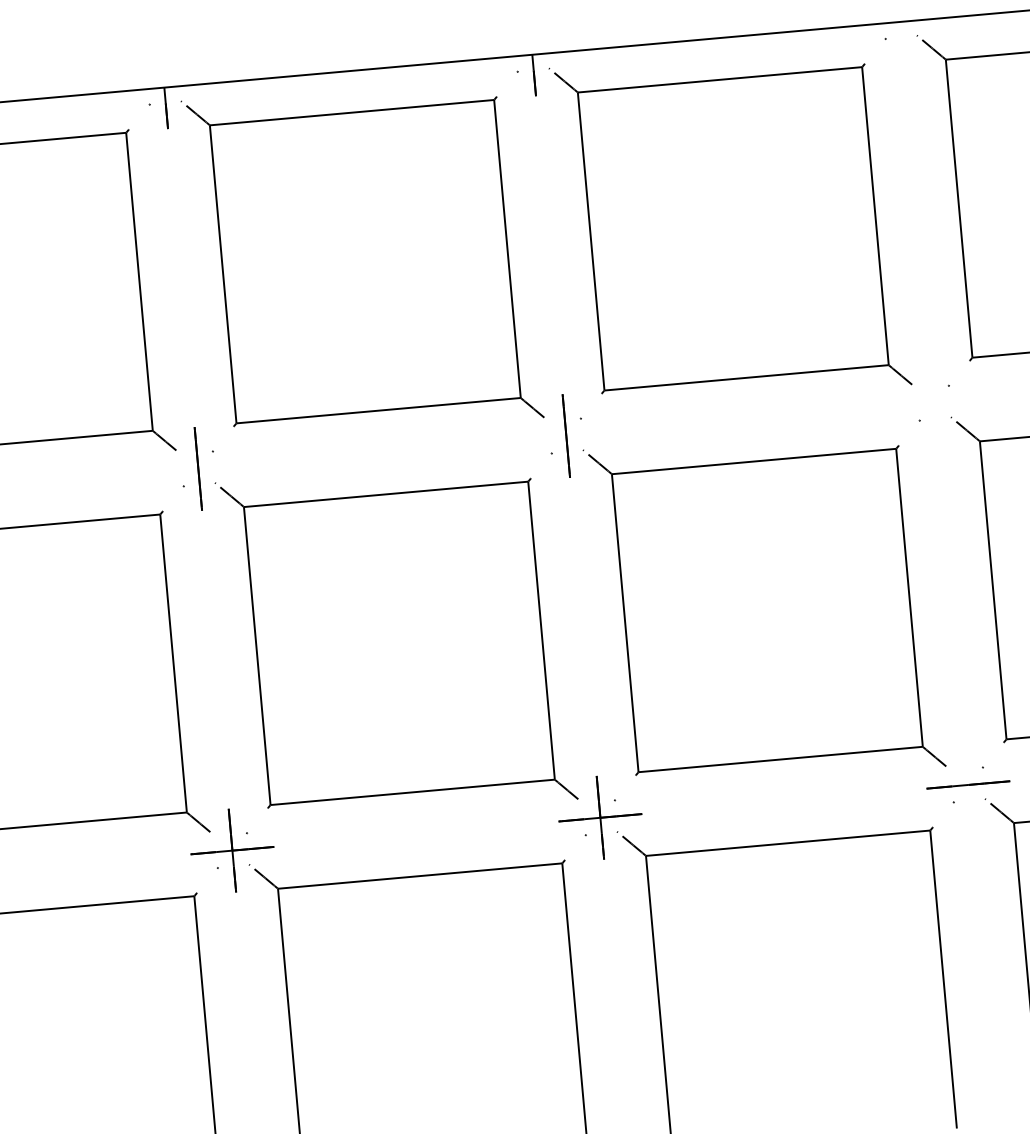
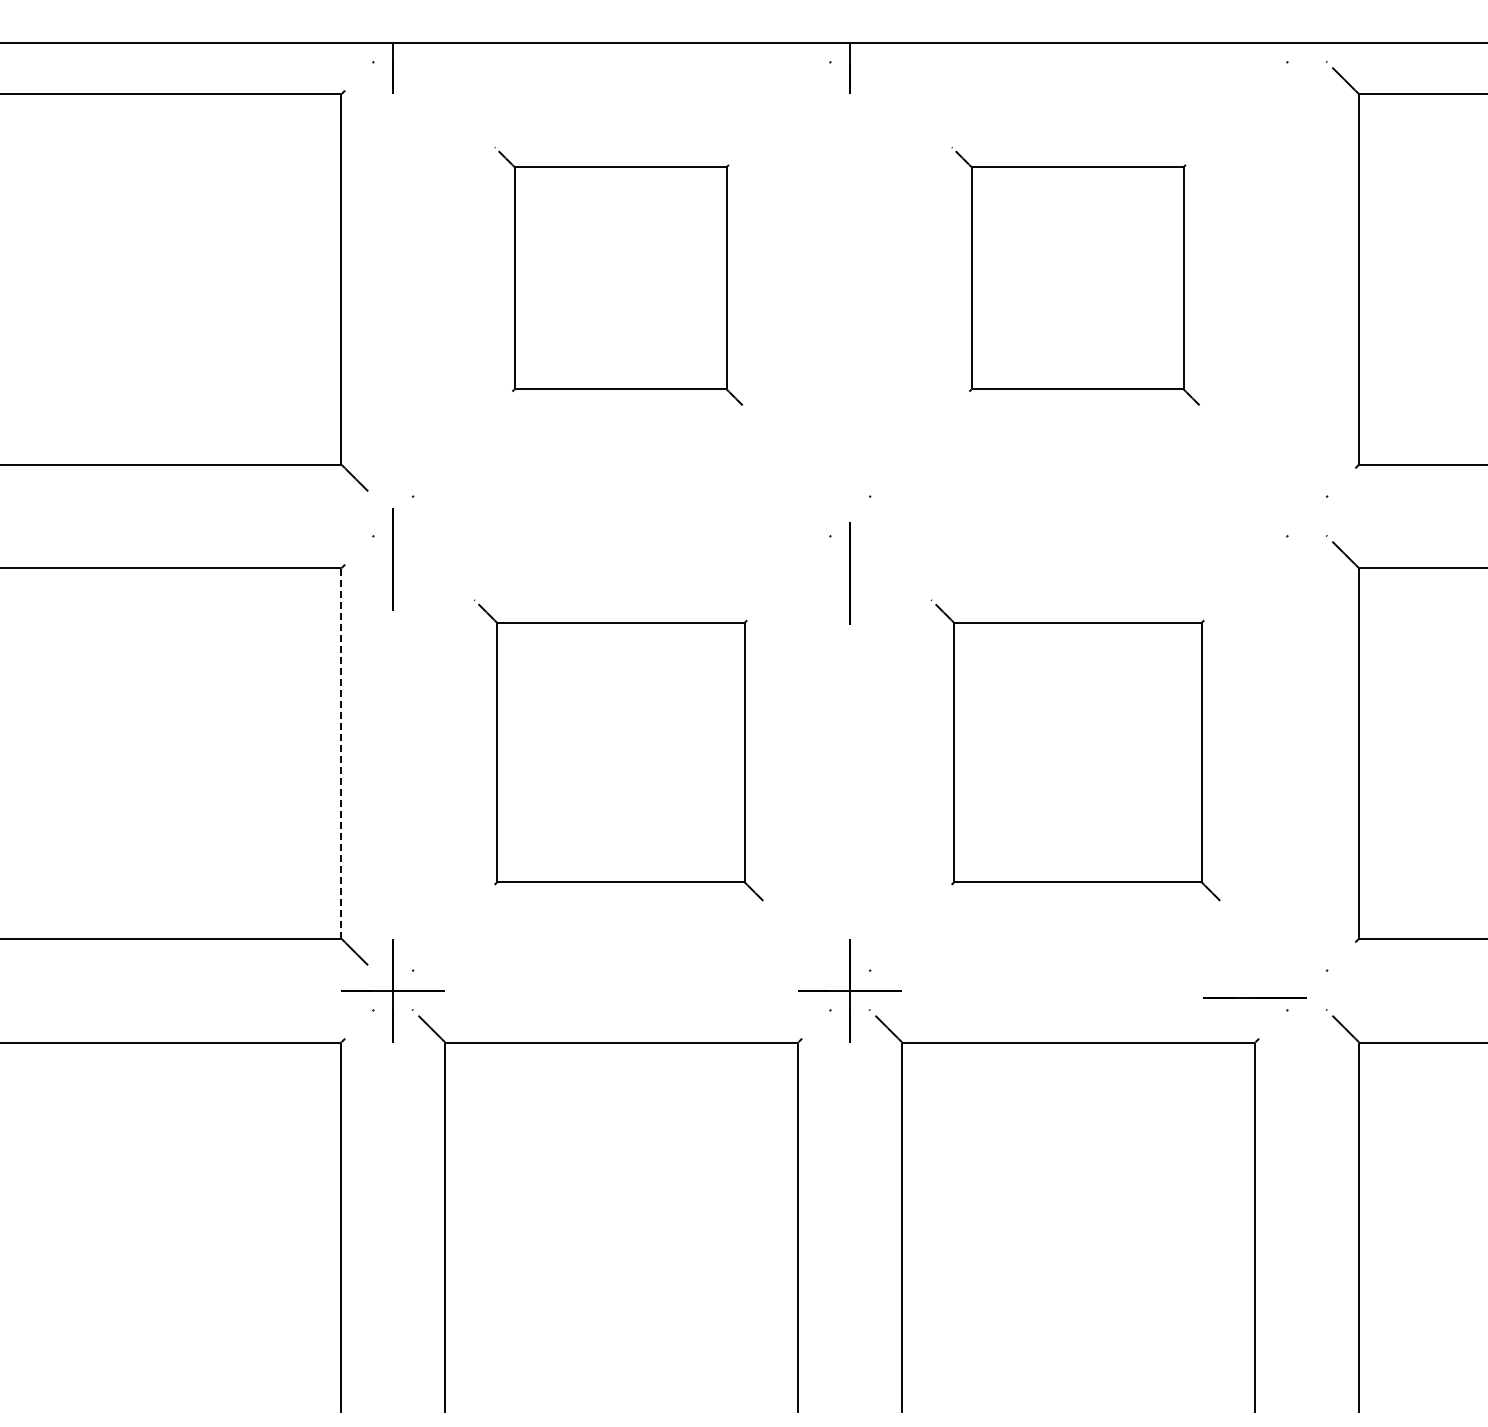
part: (730, 226) -> (1075, 276), size x0.6
part: (362, 259) -> (618, 276), size x0.6
line: (565, 436) -> (849, 573), moved
line: (197, 469) -> (392, 559), moved
part: (764, 608) -> (1075, 750), size x0.7
part: (396, 641) -> (618, 750), size x0.7
line: (173, 663) -> (341, 753), solid -> dashed
line: (967, 784) -> (1254, 997), moved

